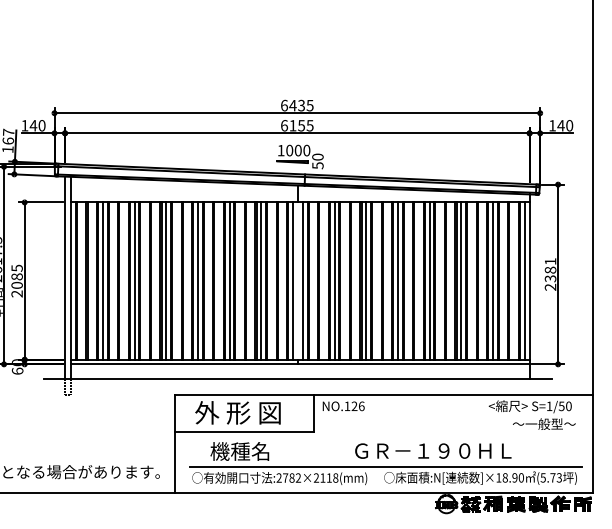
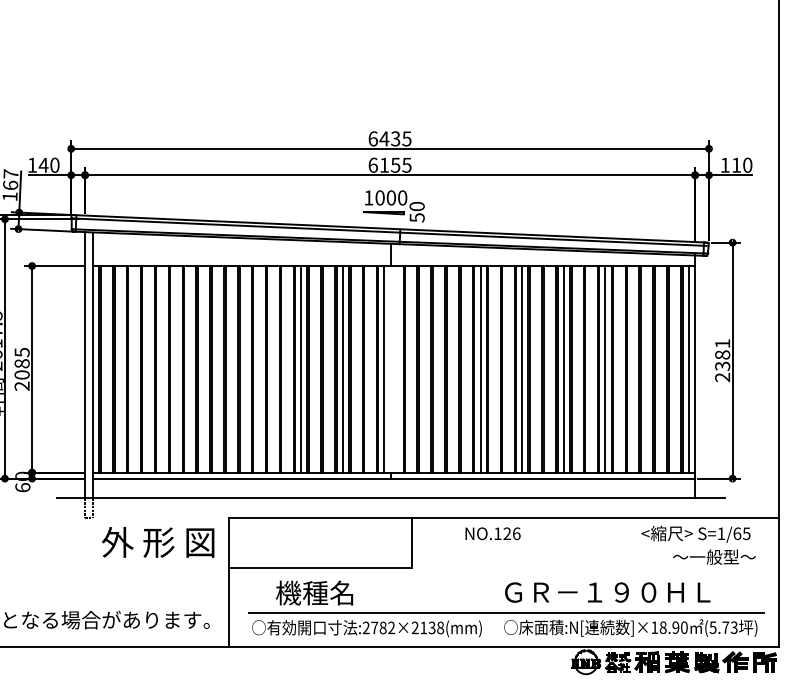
text: (561, 125) -> (736, 164), 140 -> 110
line: (102, 281) -> (134, 369), removed
line: (134, 281) -> (176, 369), removed
line: (165, 281) -> (217, 369), removed
line: (197, 281) -> (259, 369), removed
line: (302, 281) -> (397, 369), removed
line: (334, 281) -> (438, 369), removed
line: (493, 281) -> (647, 369), removed
text: (343, 406) -> (492, 533), moved
text: (564, 406) -> (741, 533), S=1/50 -> S=1/65
text: (238, 412) -> (158, 541), moved
text: (433, 451) -> (607, 592), moved
text: (328, 477) -> (431, 627), :2782×2118(mm) -> :2782×2138(mm)

